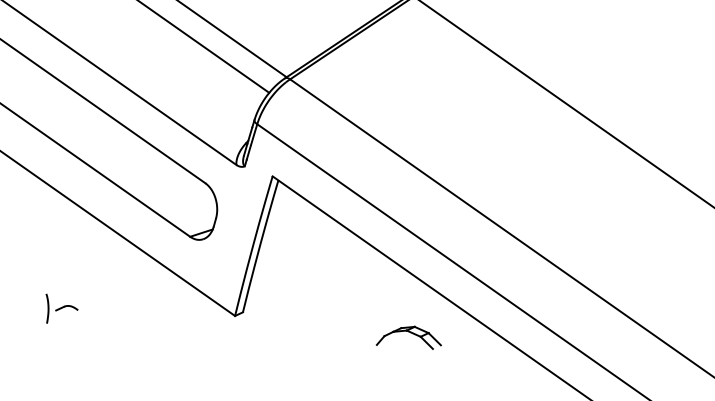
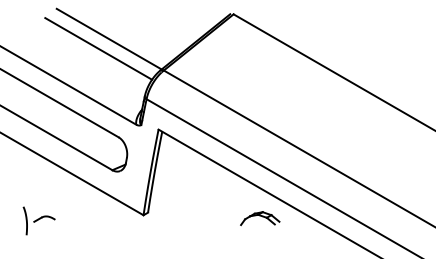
part: (60, 309) -> (38, 220), size x1.6
part: (410, 337) -> (260, 218), moved

